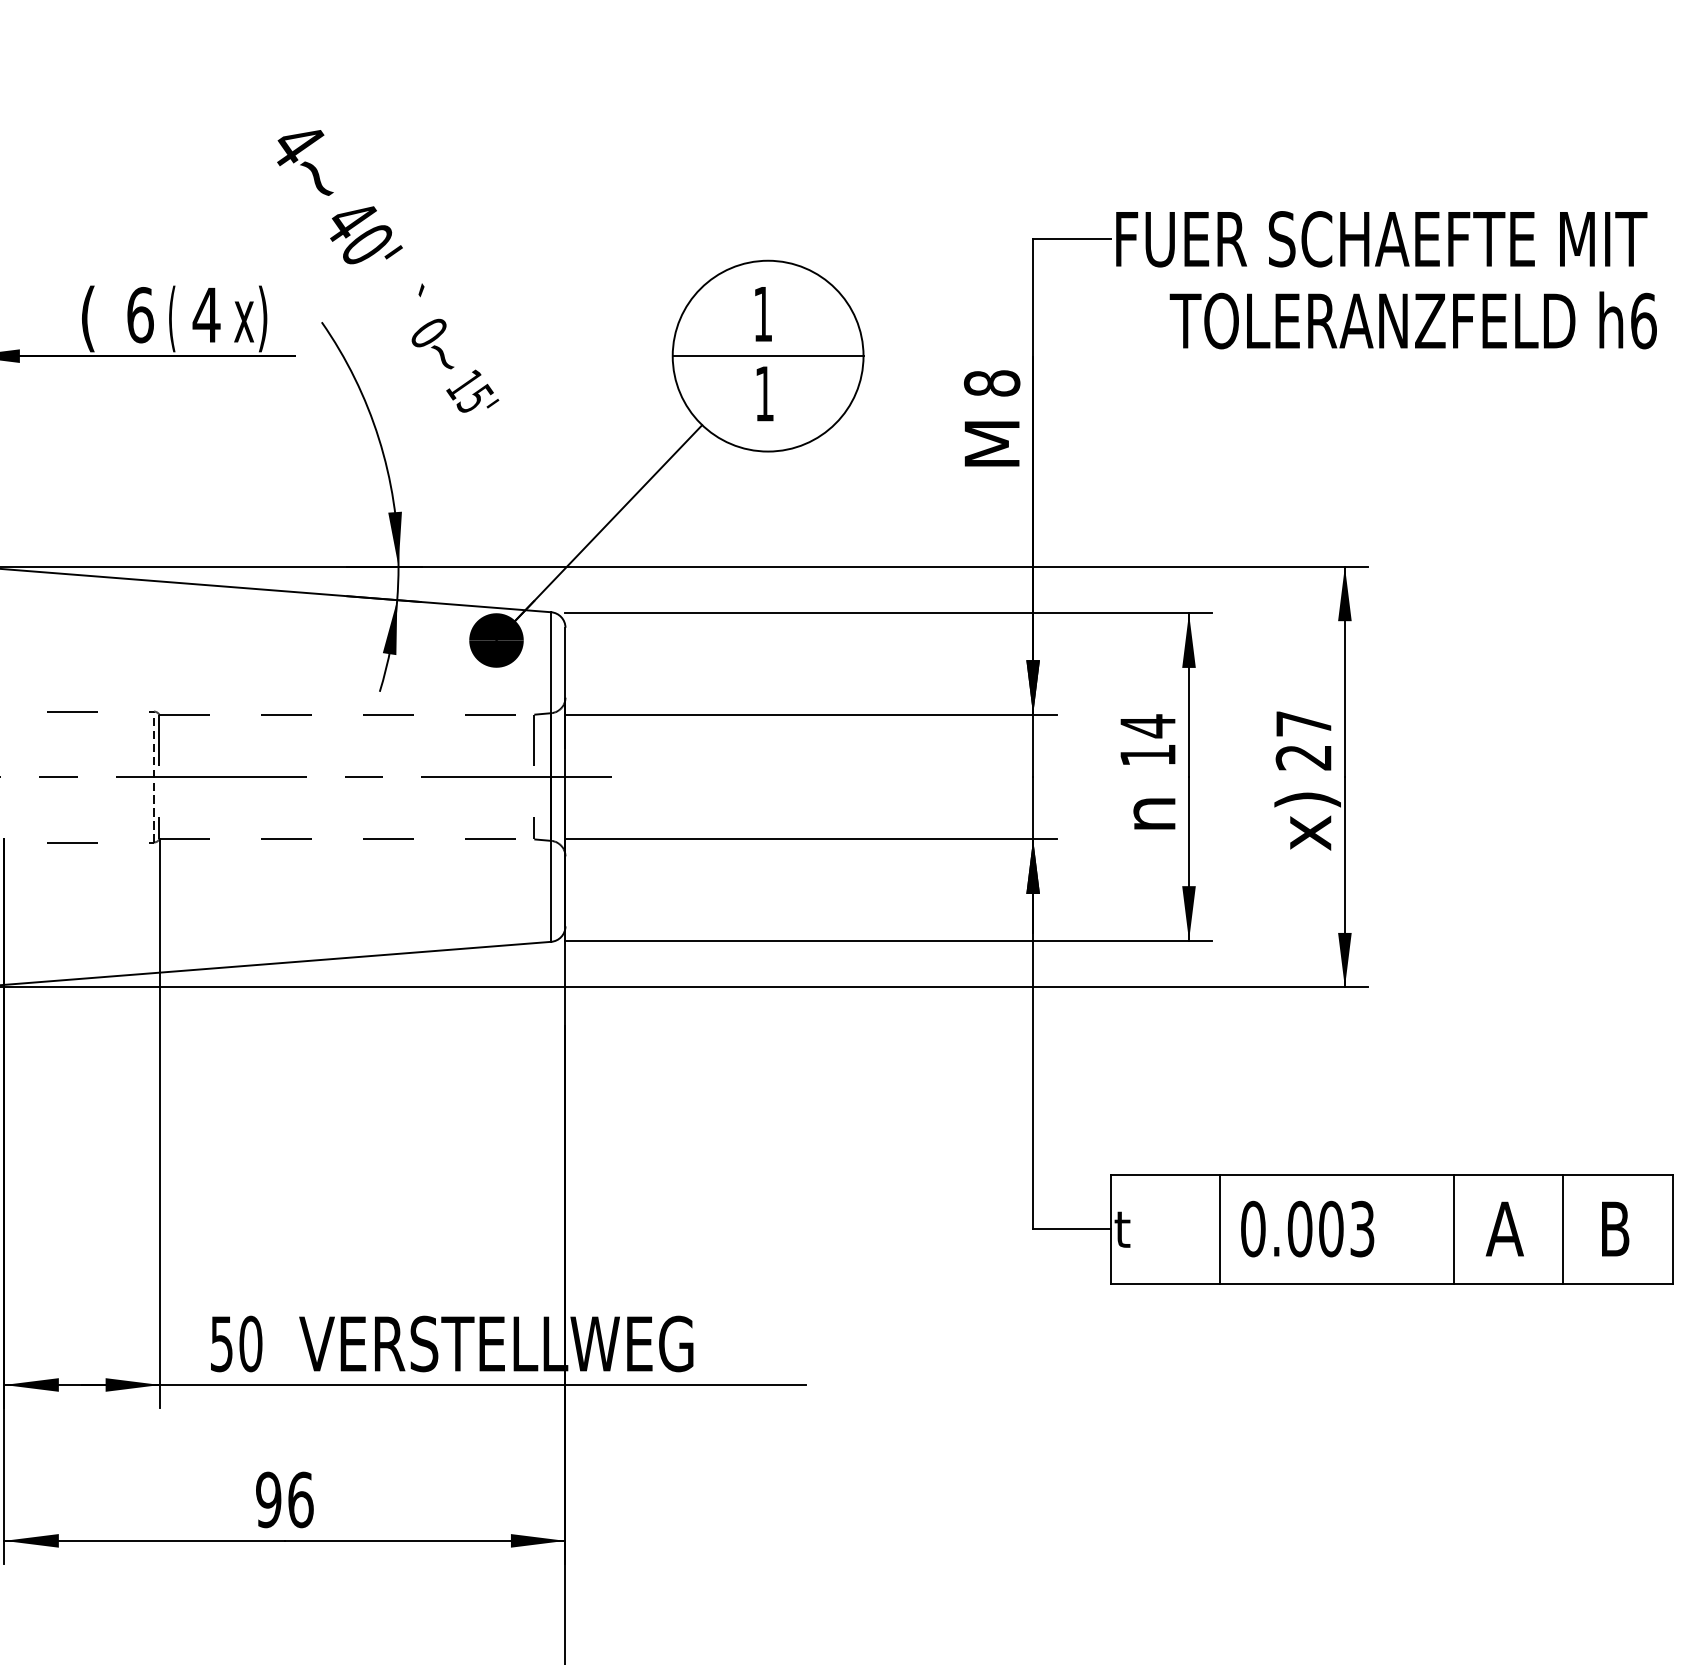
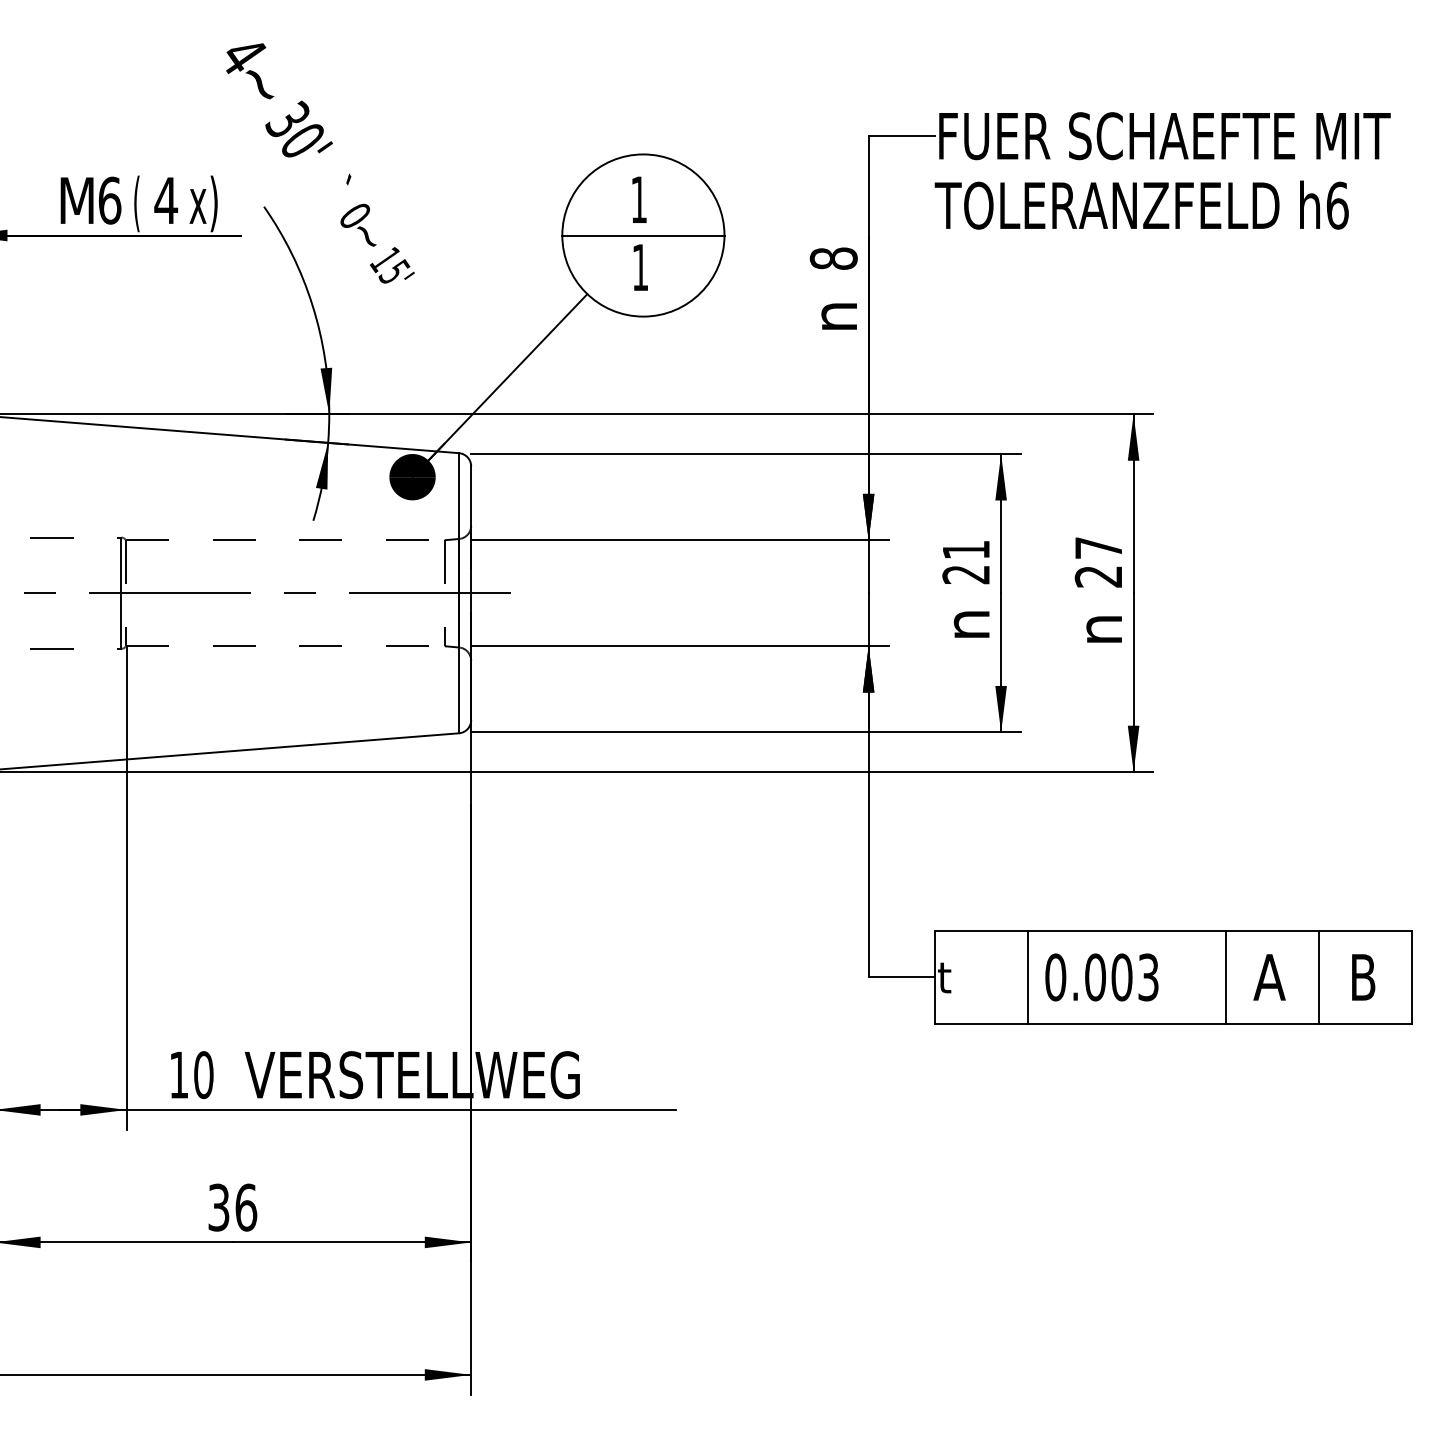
text: (349, 219) -> (287, 119), 40' -> 30'
text: (101, 318) -> (76, 203), ( -> M
text: (1413, 319) -> (1141, 204), moved
text: (991, 444) -> (833, 310), M -> n
text: (1147, 739) -> (965, 561), 14 -> 21
line: (154, 777) -> (121, 593), dashed -> solid
text: (1307, 820) -> (1101, 630), x) -> n
text: (221, 1344) -> (178, 1075), 50 -> 10
text: (268, 1499) -> (218, 1207), 96 -> 36

